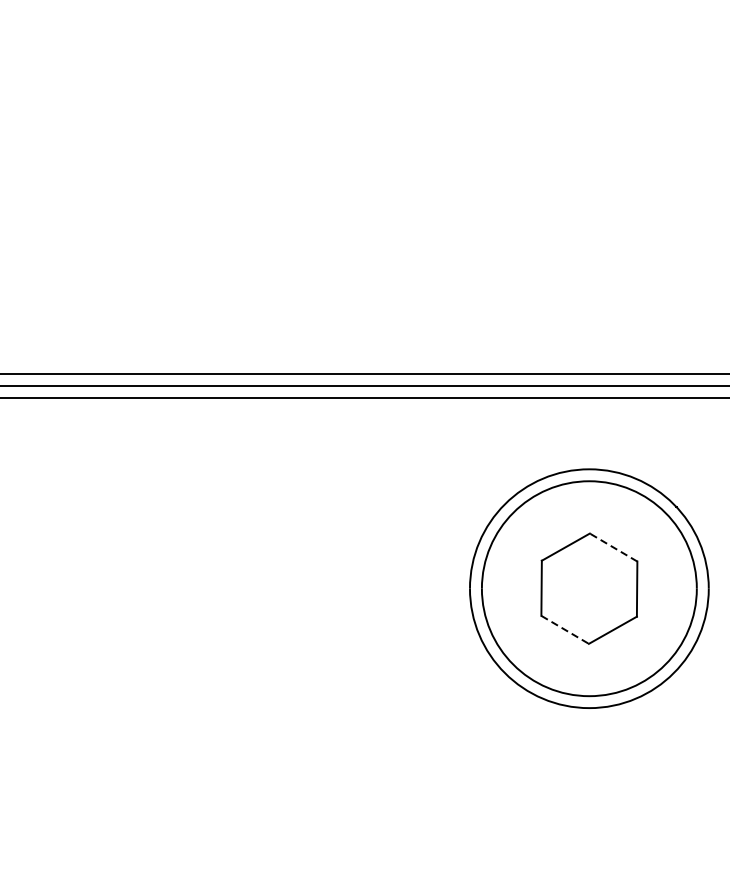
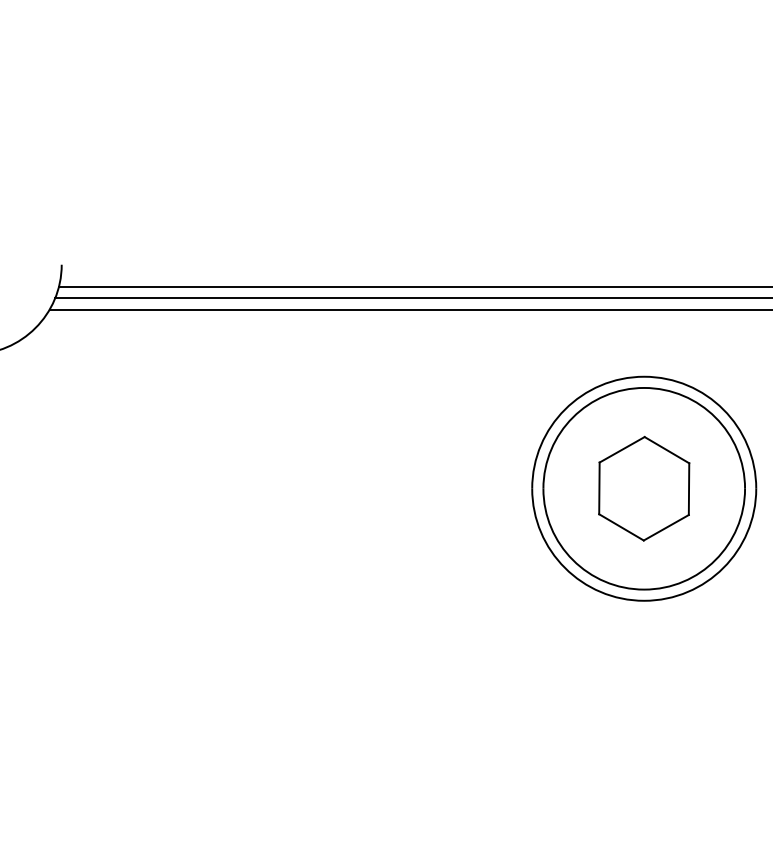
line: (613, 547) -> (666, 450), dashed -> solid
line: (565, 629) -> (621, 527), dashed -> solid

